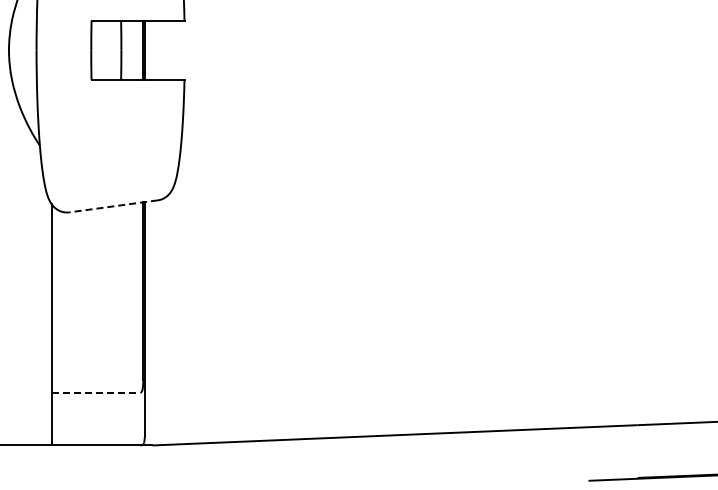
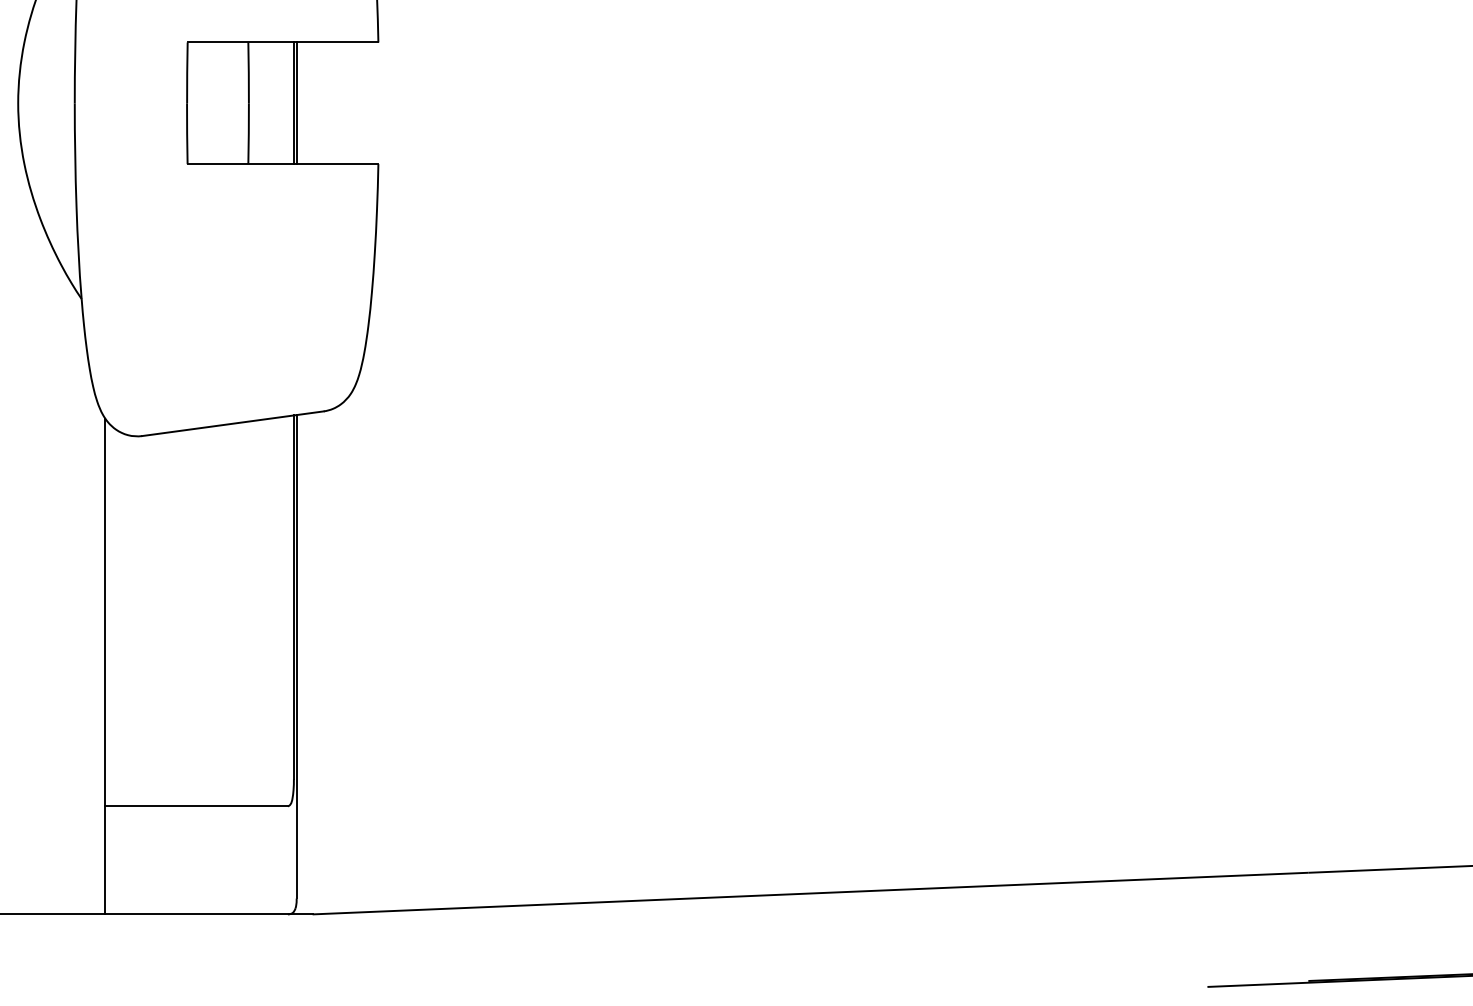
line: (113, 206) -> (232, 423), dashed -> solid
line: (96, 392) -> (197, 805), dashed -> solid

